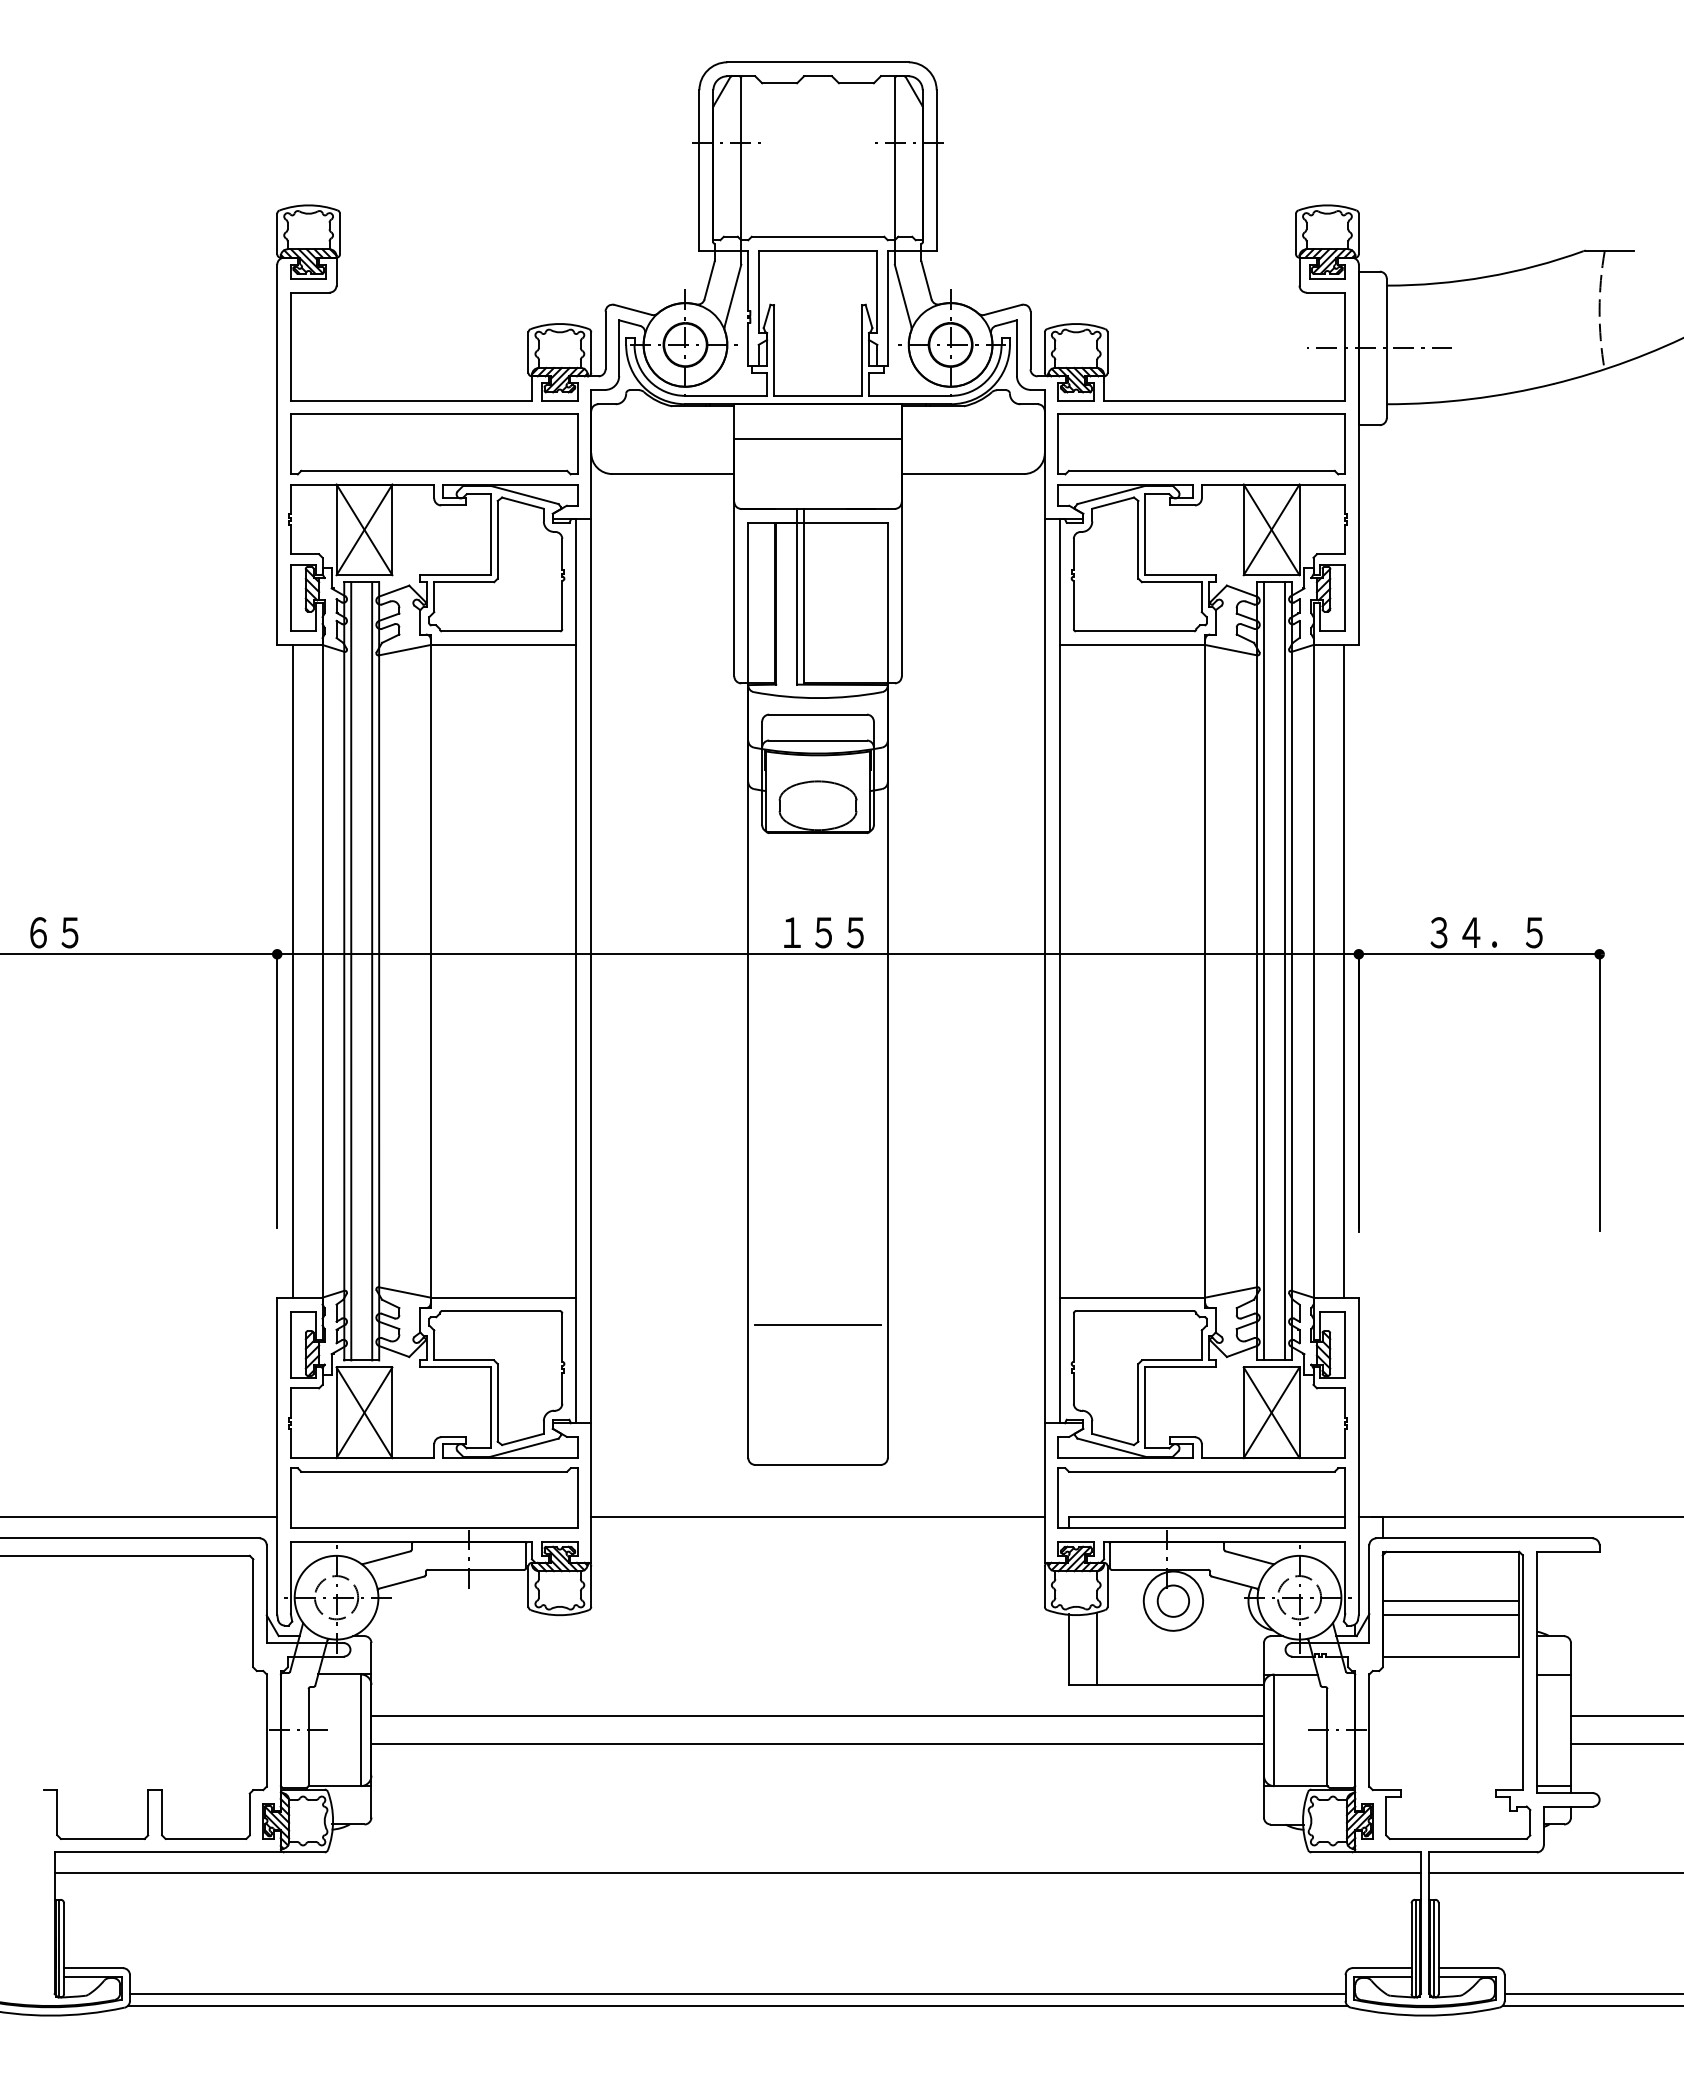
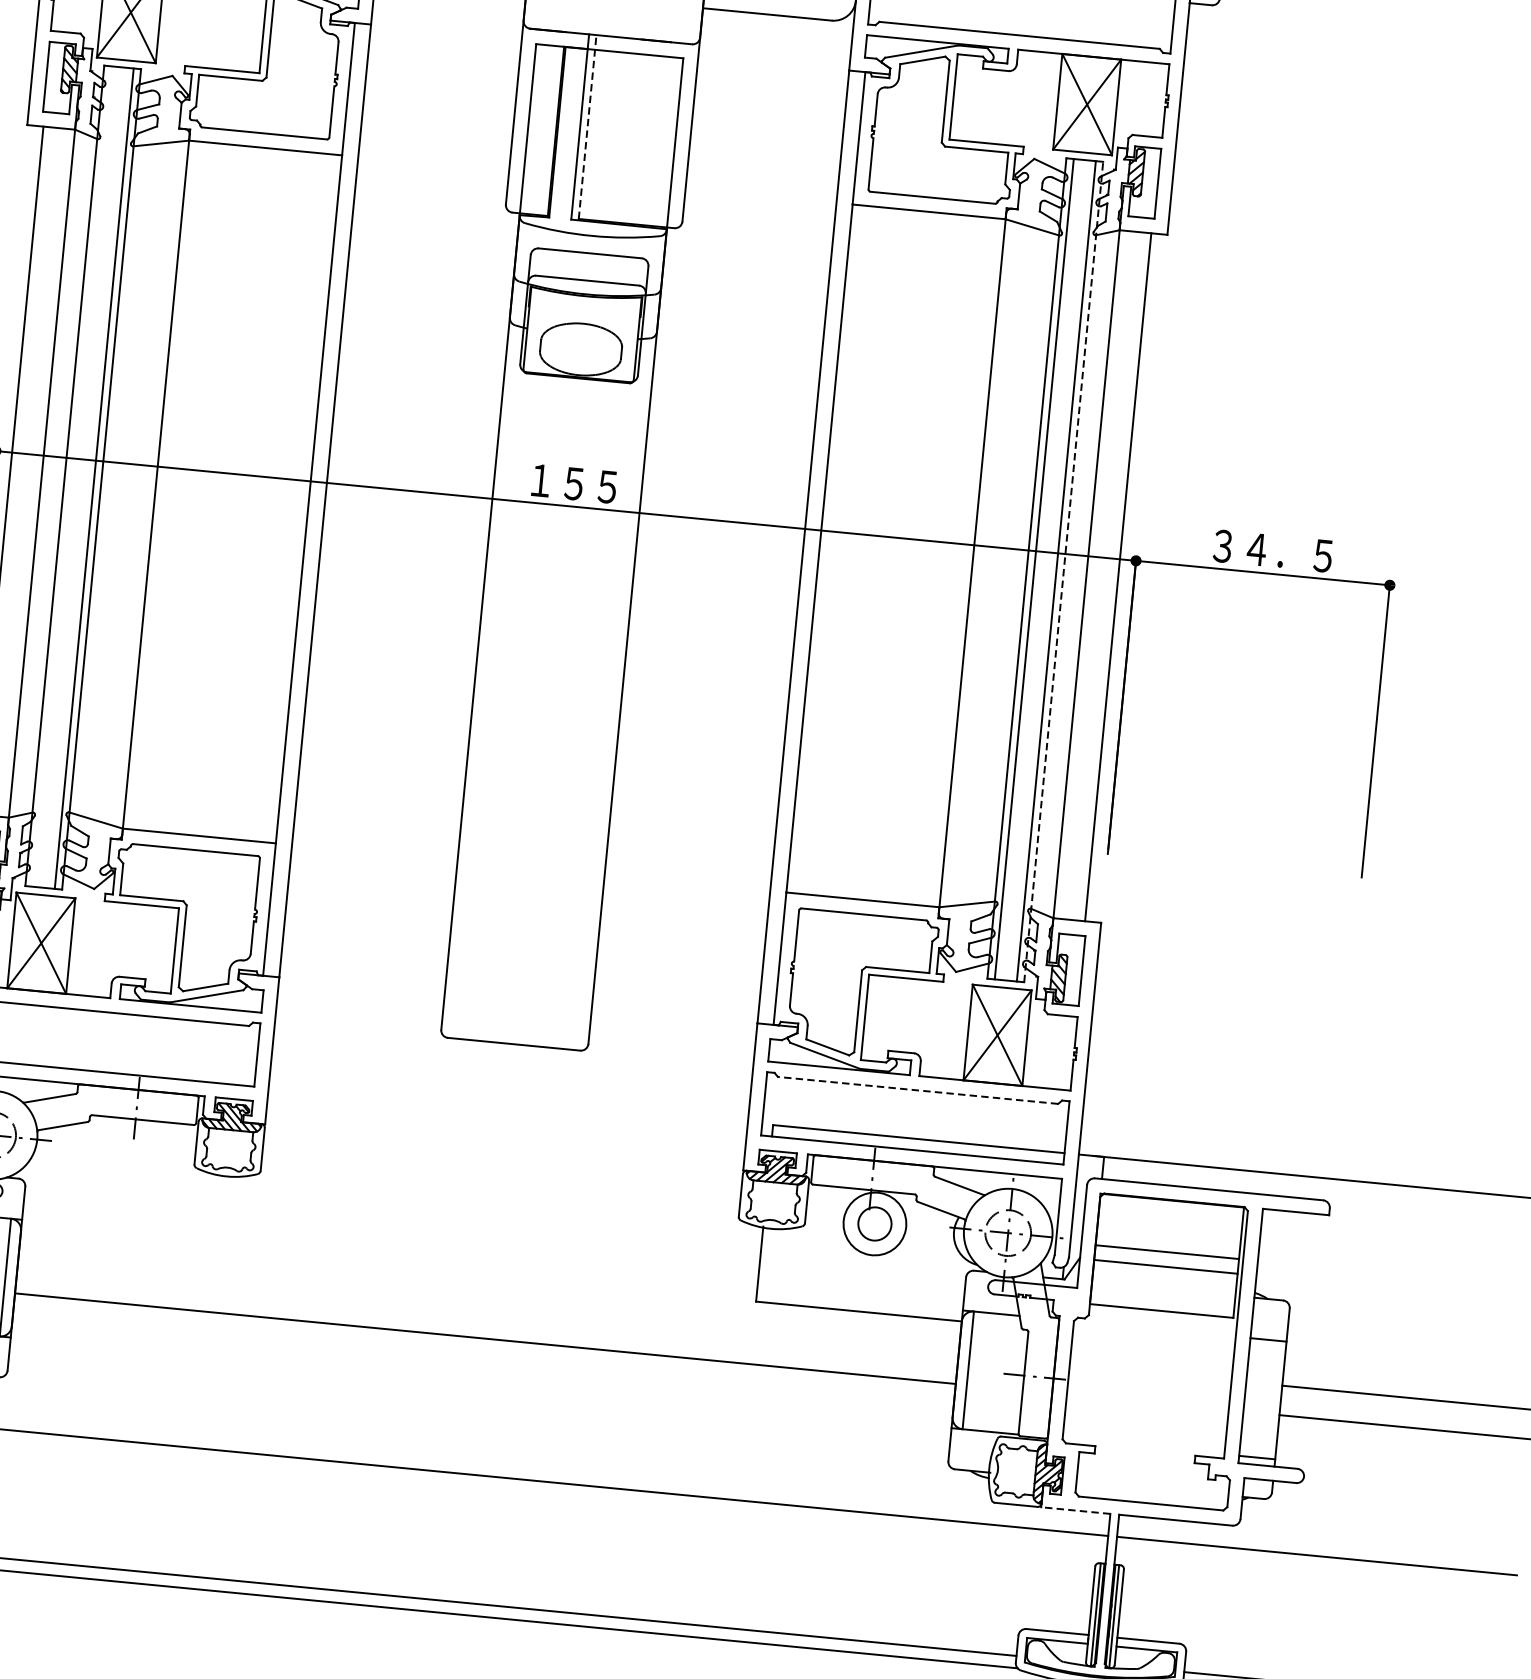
line: (804, 595) -> (588, 126), solid -> dashed
line: (1291, 970) -> (1063, 571), solid -> dashed
line: (351, 971) -> (72, 476), removed
line: (817, 1325) -> (527, 897), removed
line: (1201, 1471) -> (917, 1090), solid -> dashed
line: (817, 1517) -> (508, 1099), removed
line: (1096, 1648) -> (789, 1266), removed
line: (817, 1716) -> (488, 1309), removed
line: (1388, 1852) -> (1076, 1510), solid -> dashed

